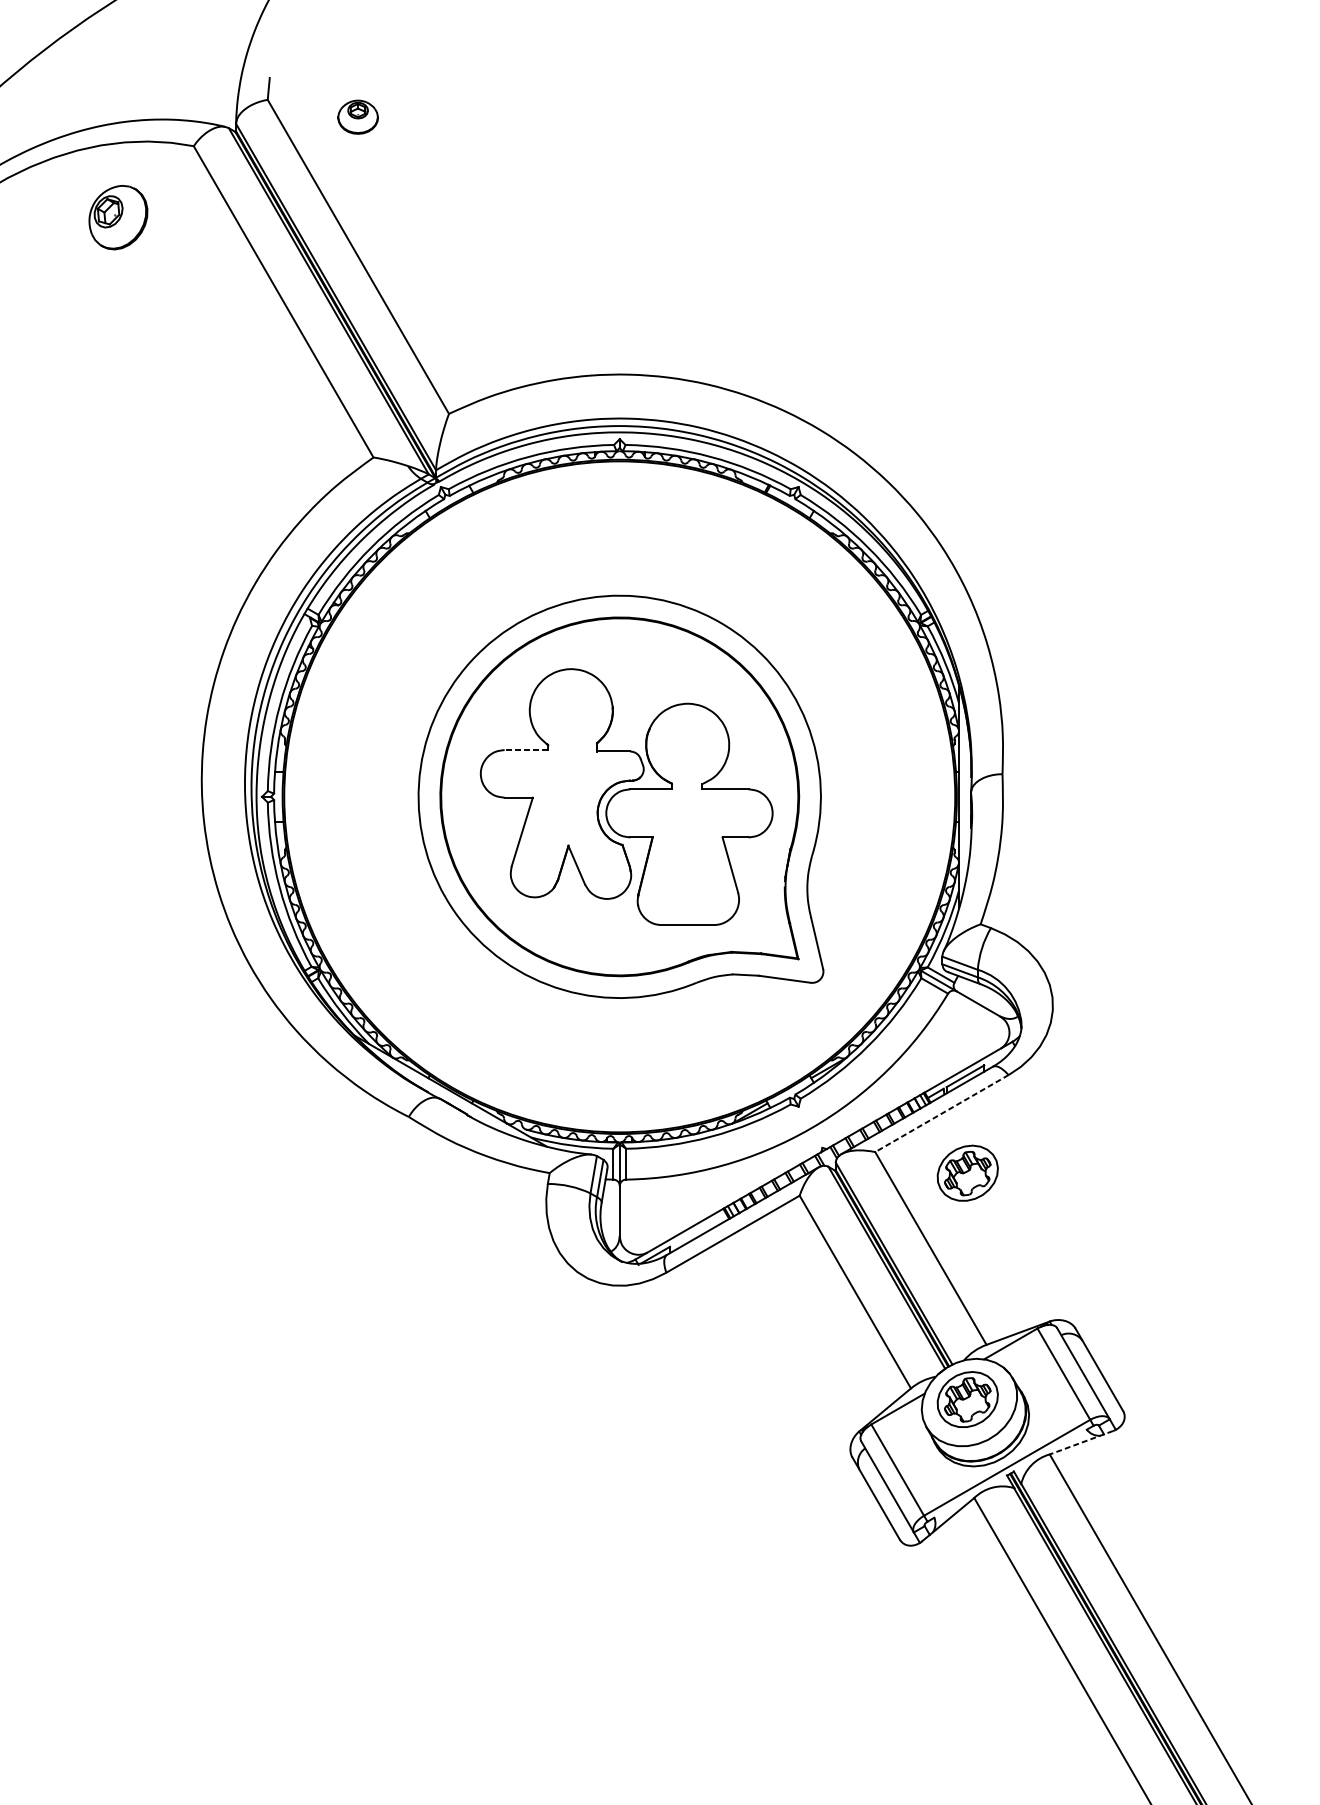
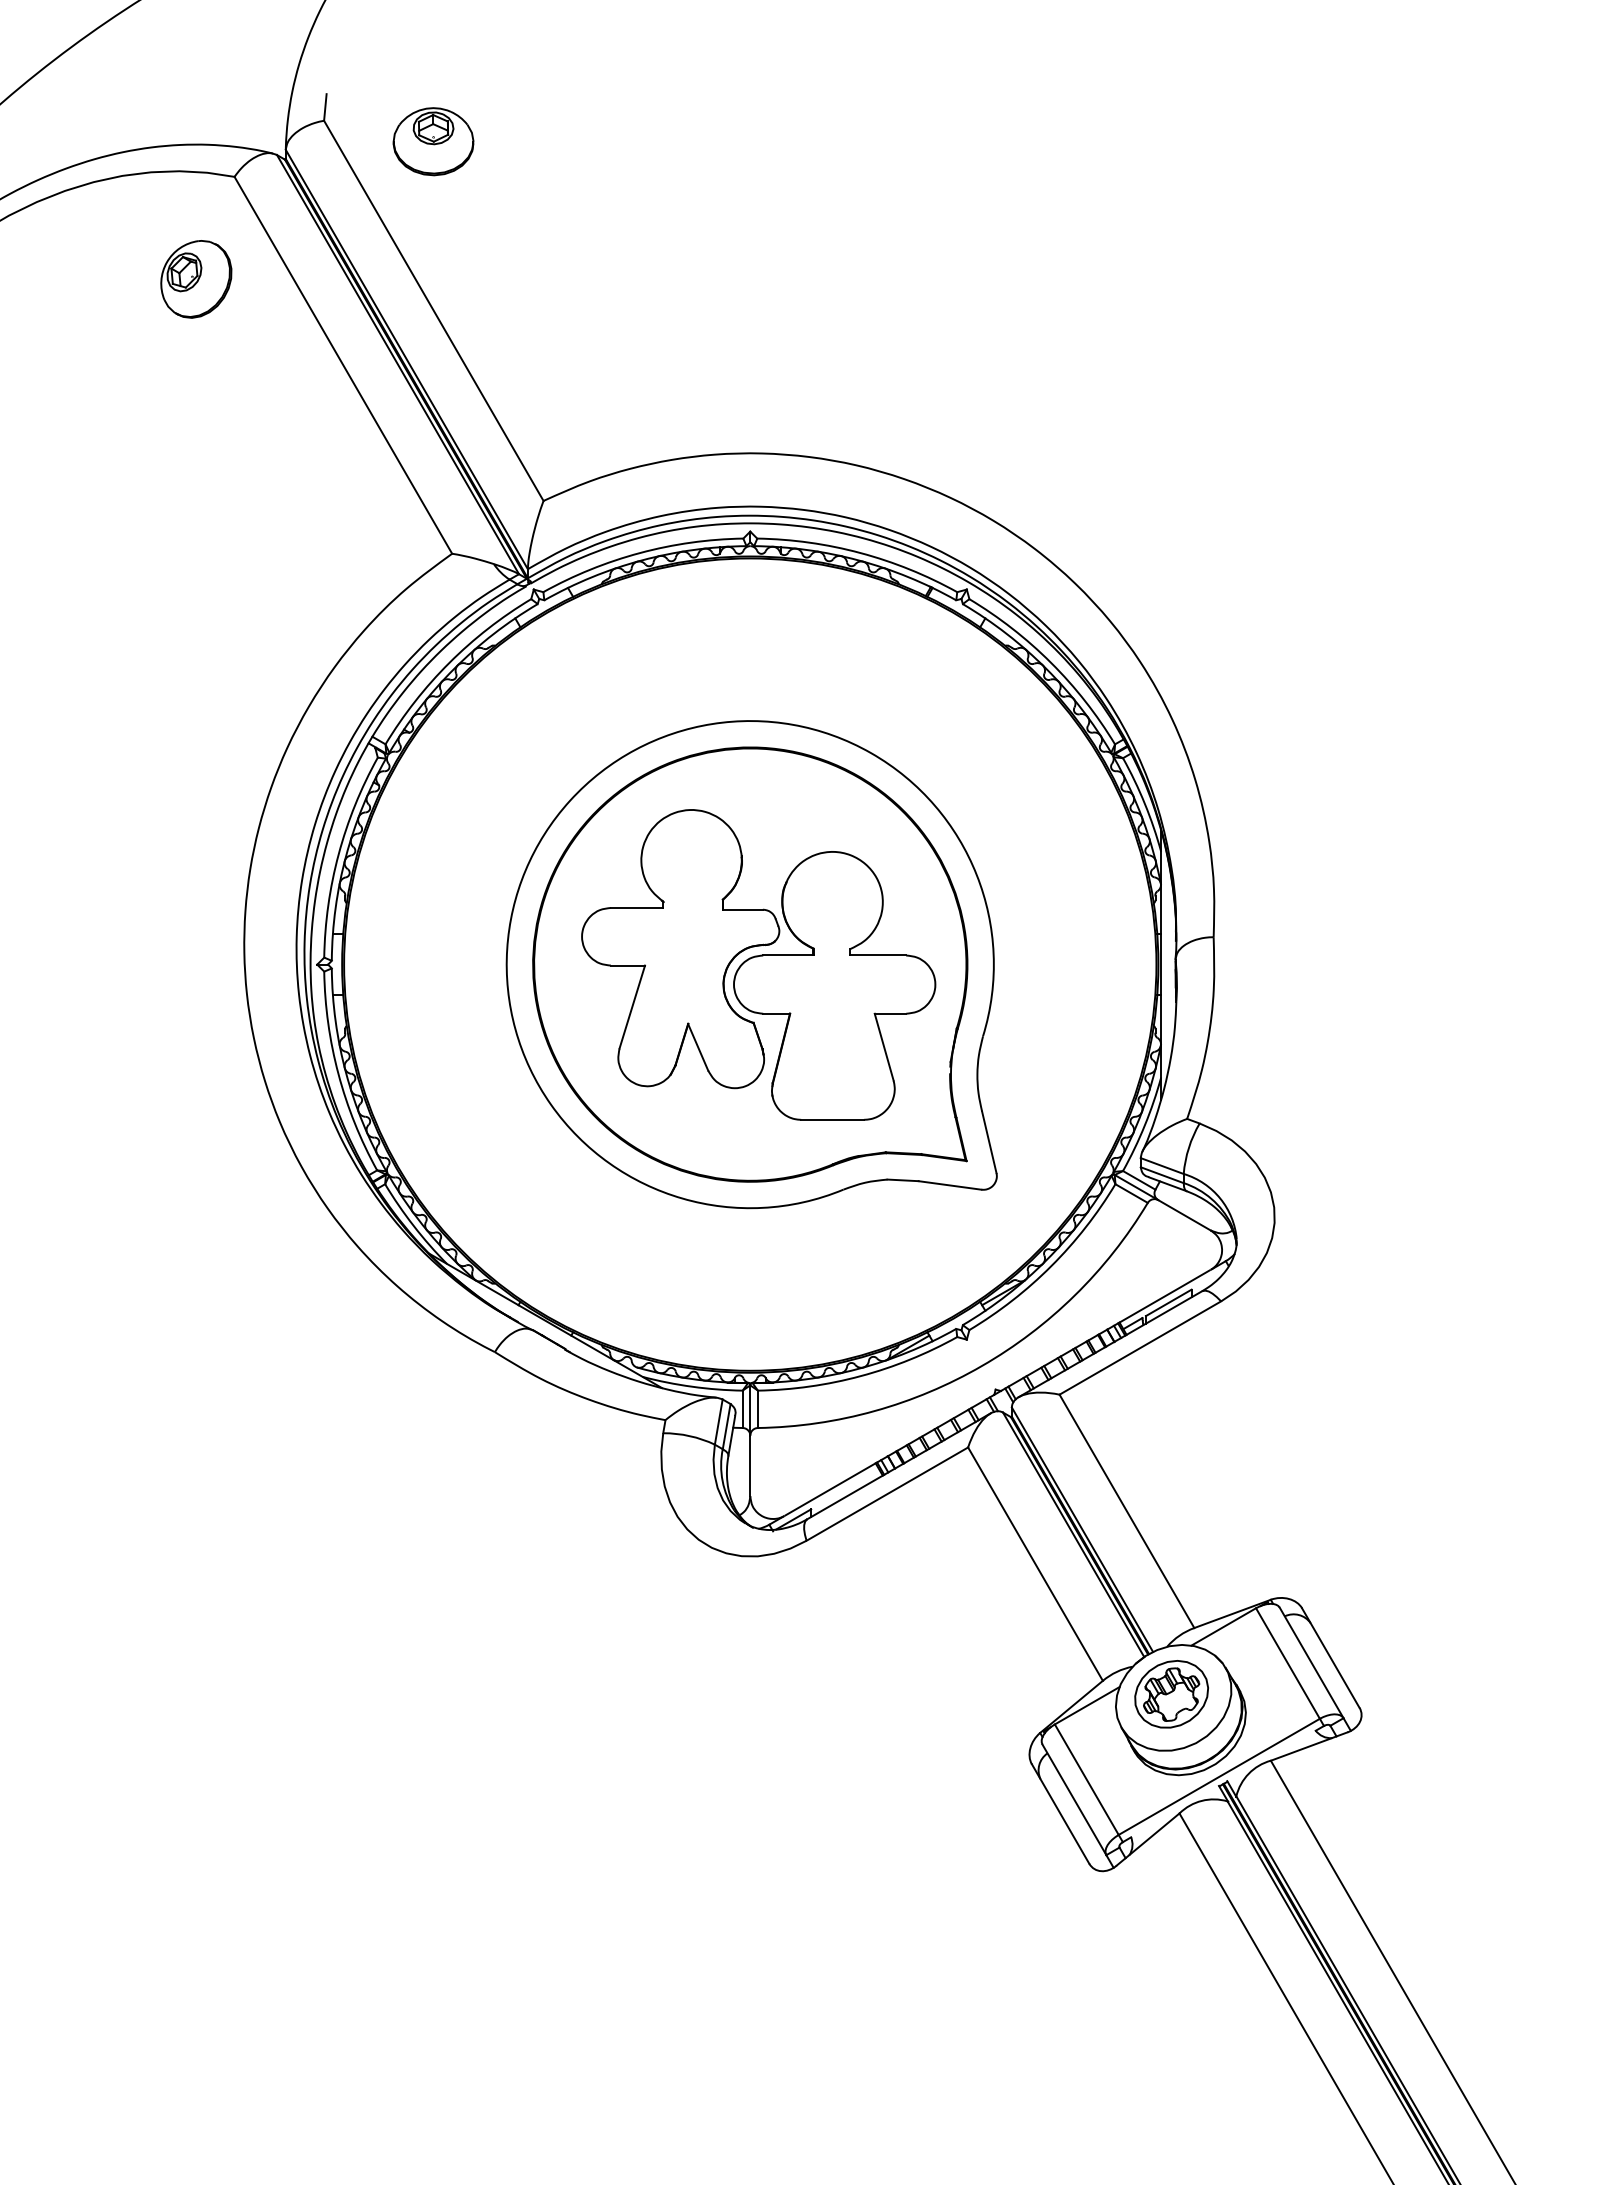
part: (358, 116) -> (433, 141), size x1.67
part: (118, 217) -> (196, 279), moved
line: (525, 749) -> (636, 907), dashed -> solid
line: (941, 1113) -> (1139, 1348), dashed -> solid
part: (967, 1173) -> (1171, 1420), removed
line: (1081, 1442) -> (1309, 1746), dashed -> solid

